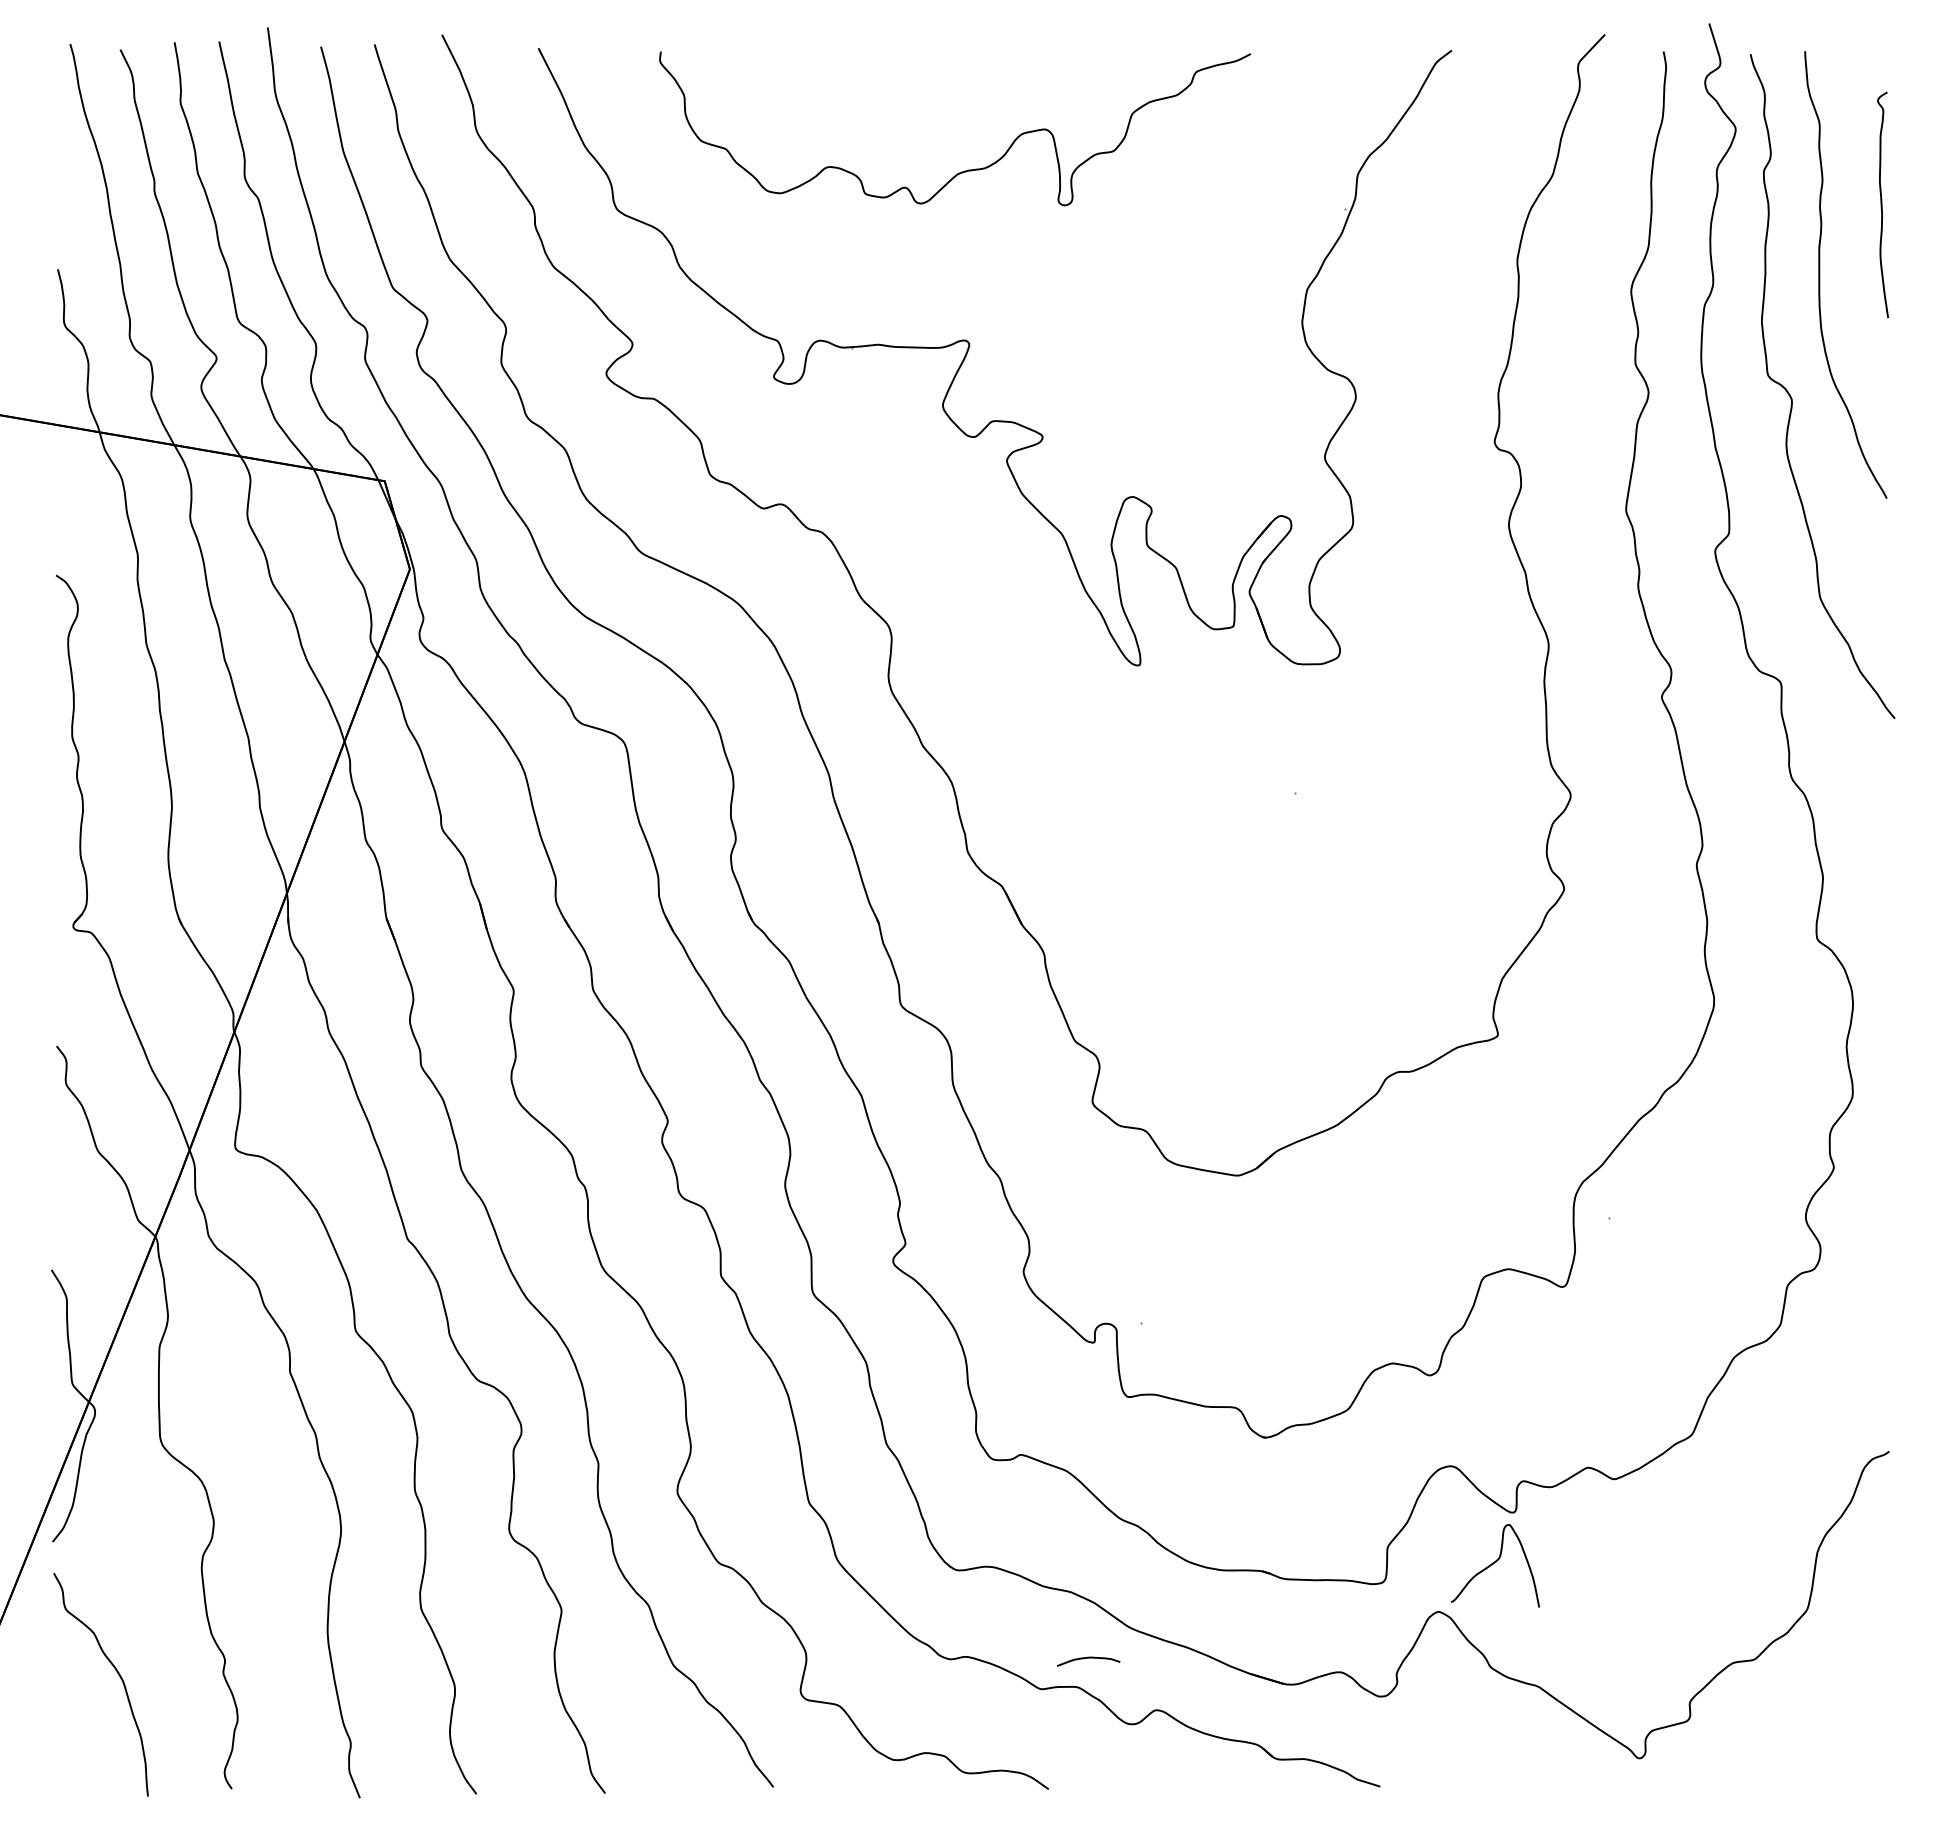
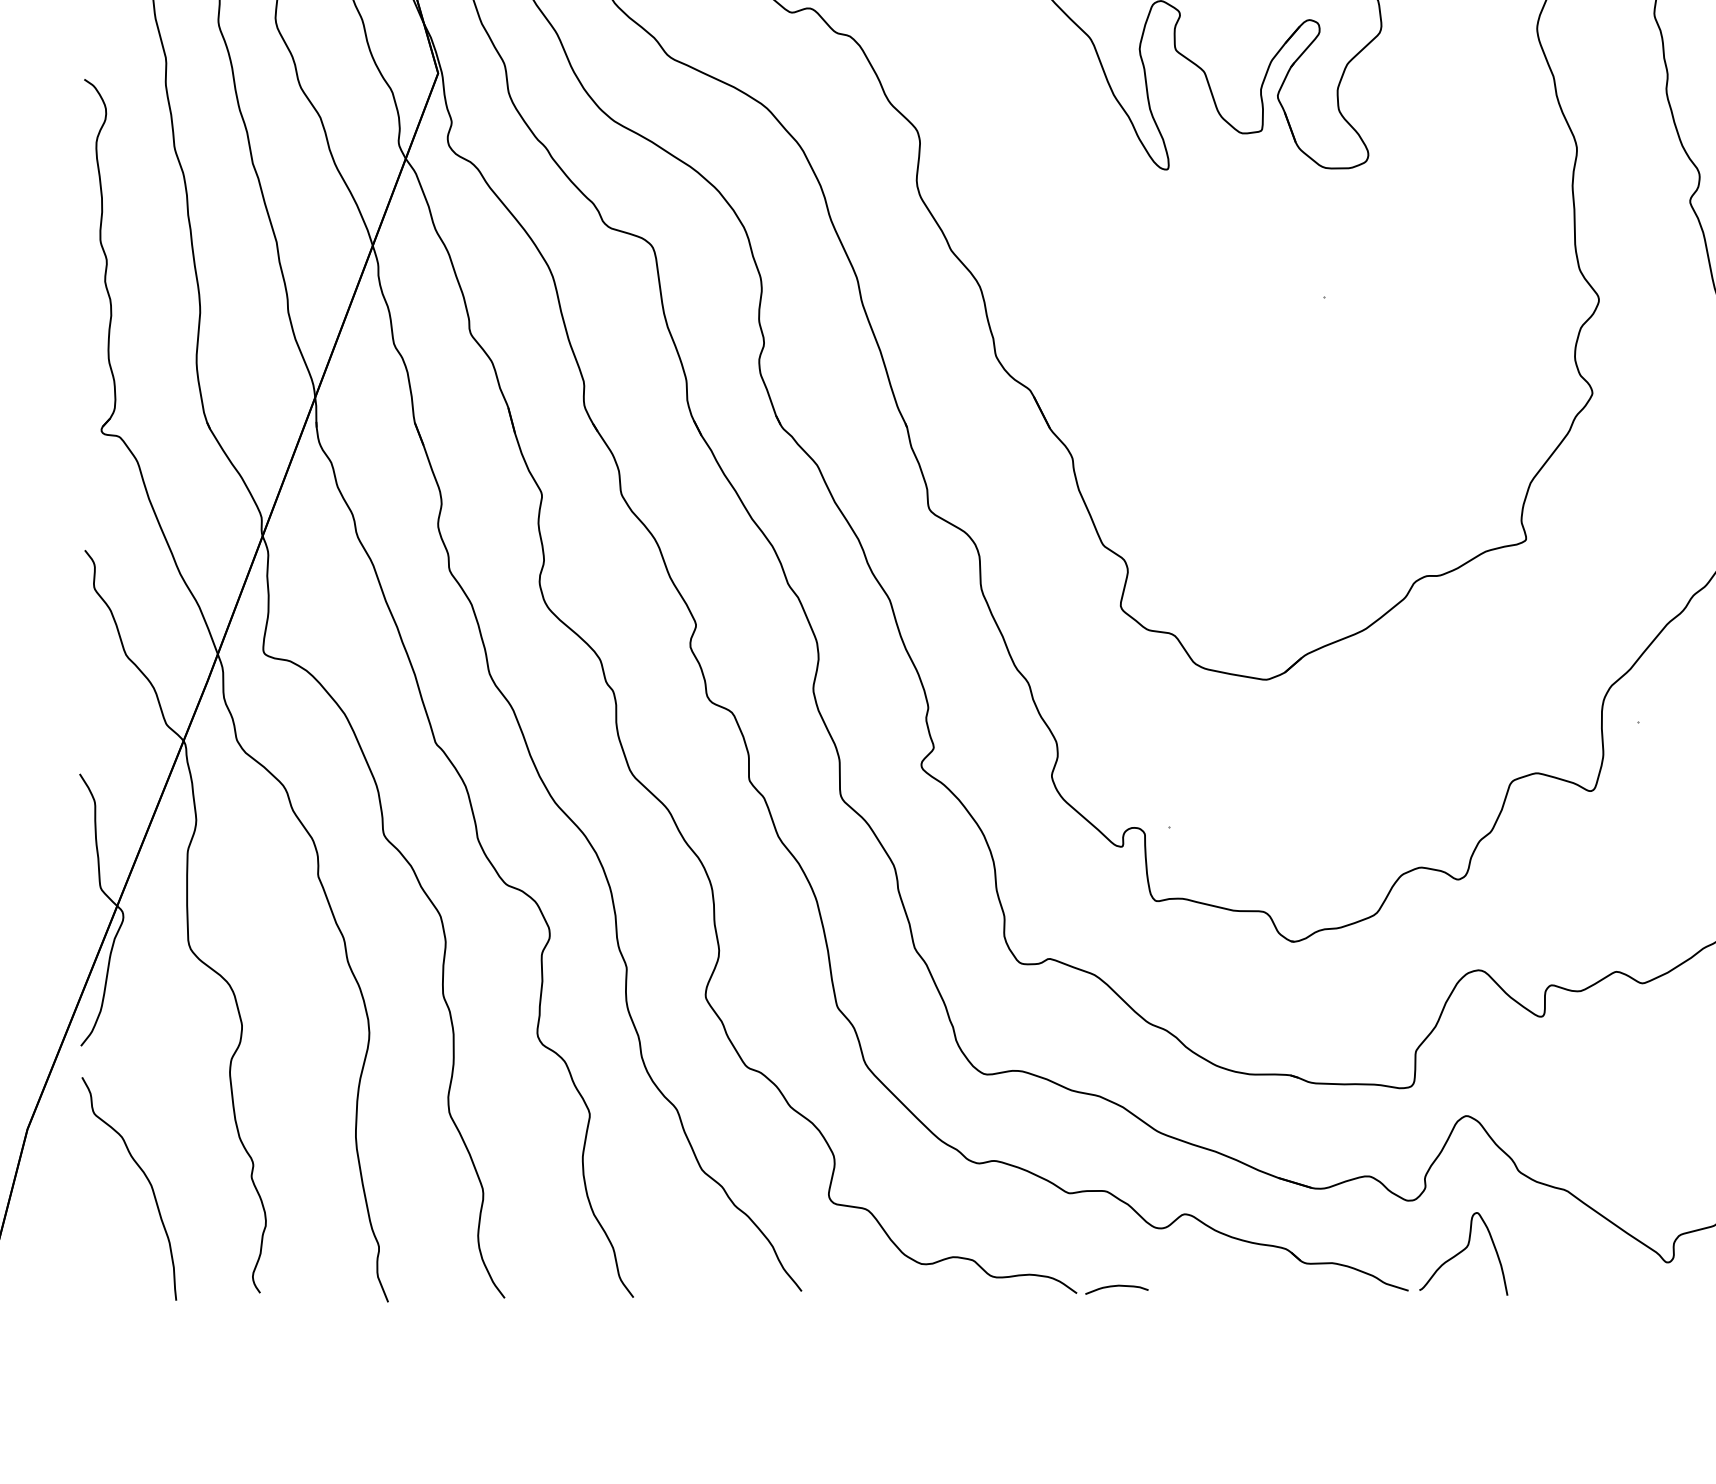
curve: (1494, 1563) -> (1462, 1251), moved
curve: (1088, 1658) -> (1116, 1286), moved

